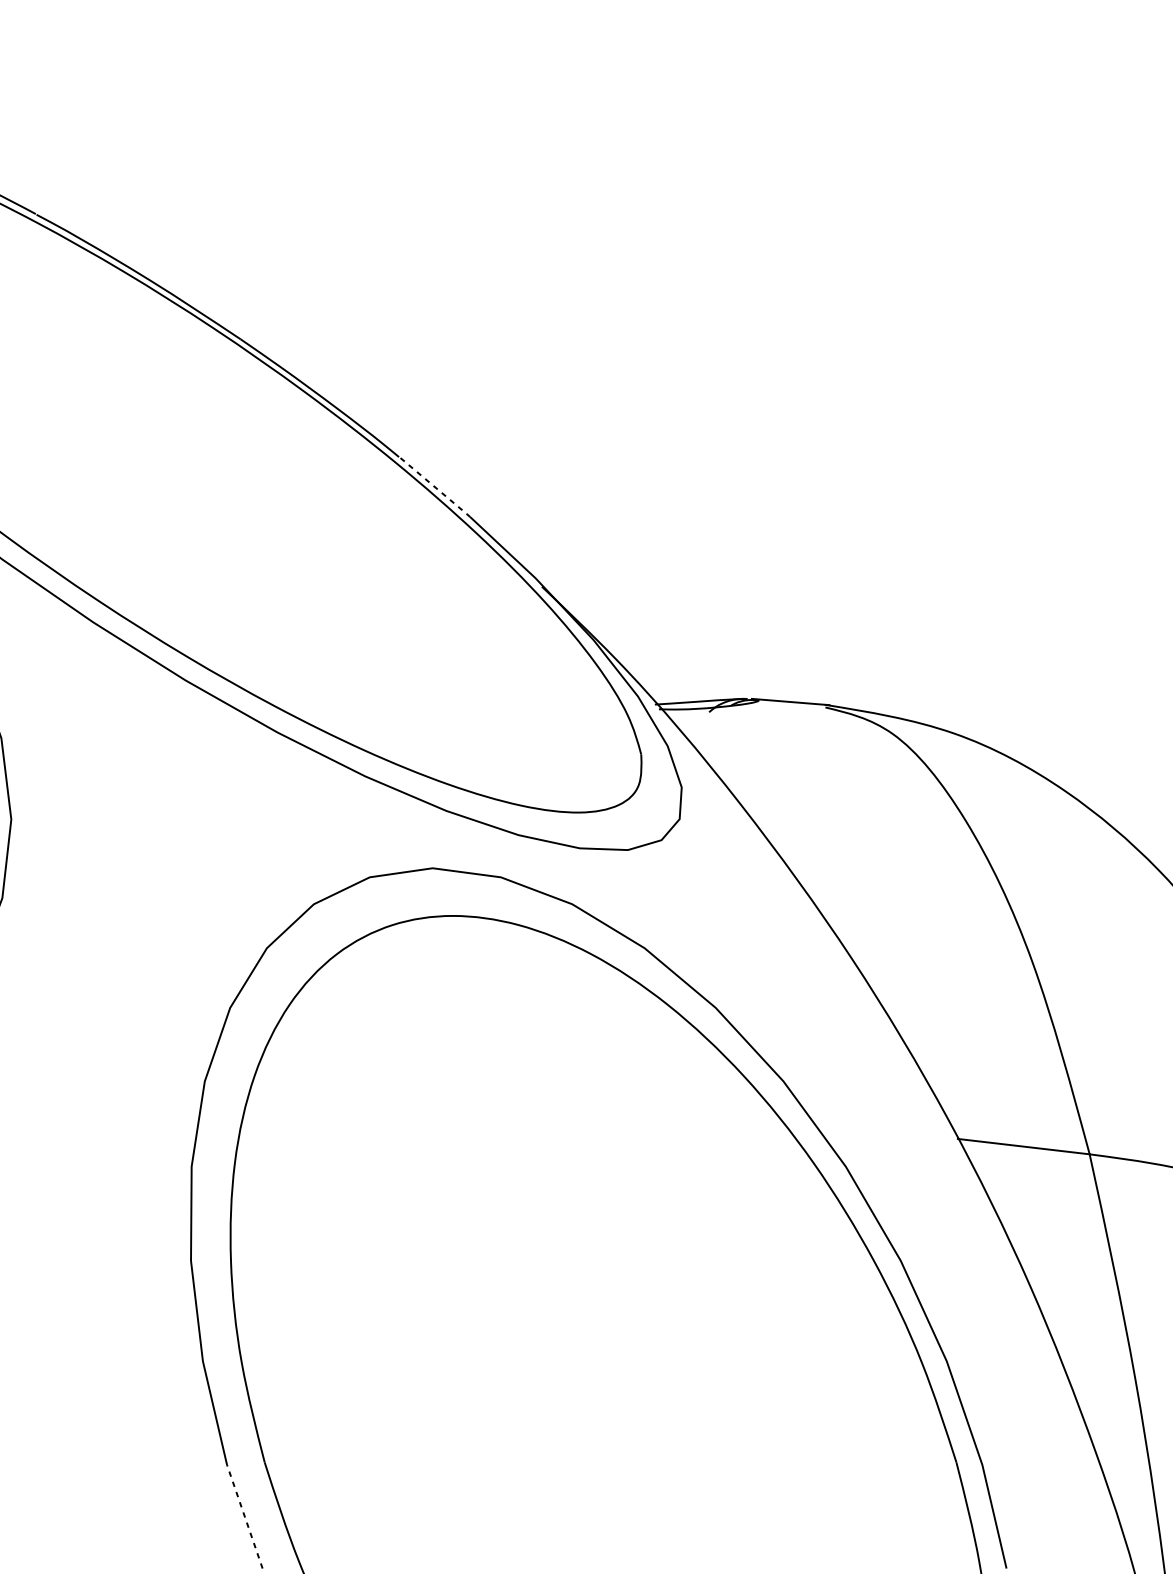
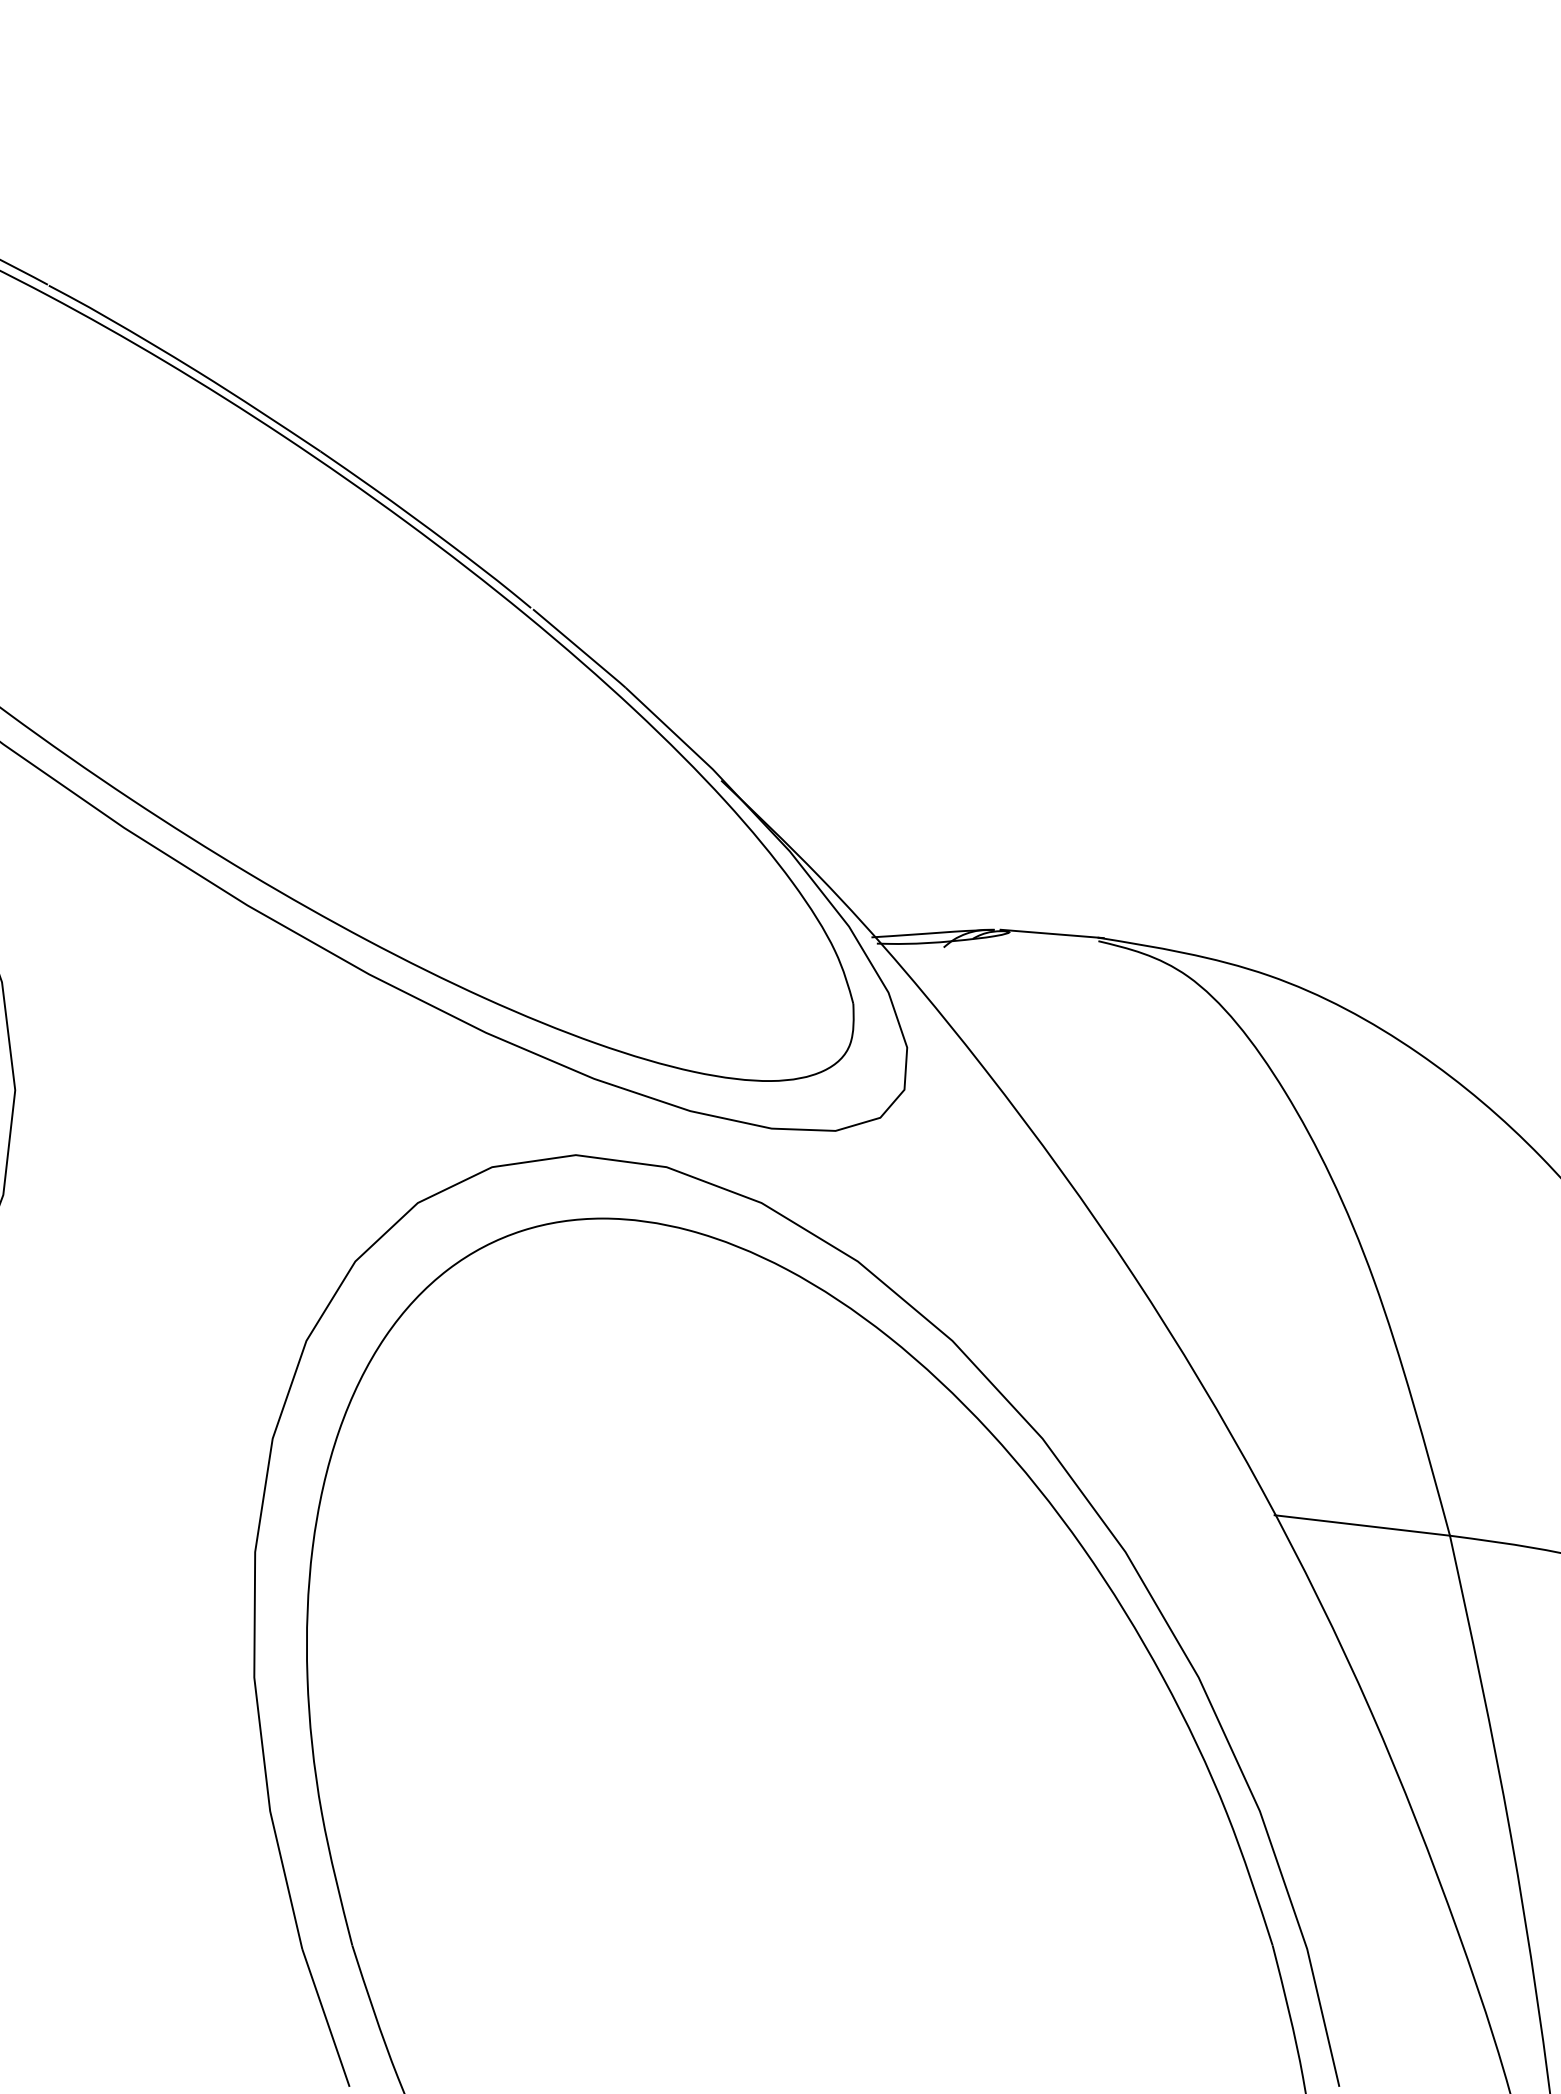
line: (436, 488) -> (580, 649), dashed -> solid
line: (244, 1516) -> (325, 2017), dashed -> solid

